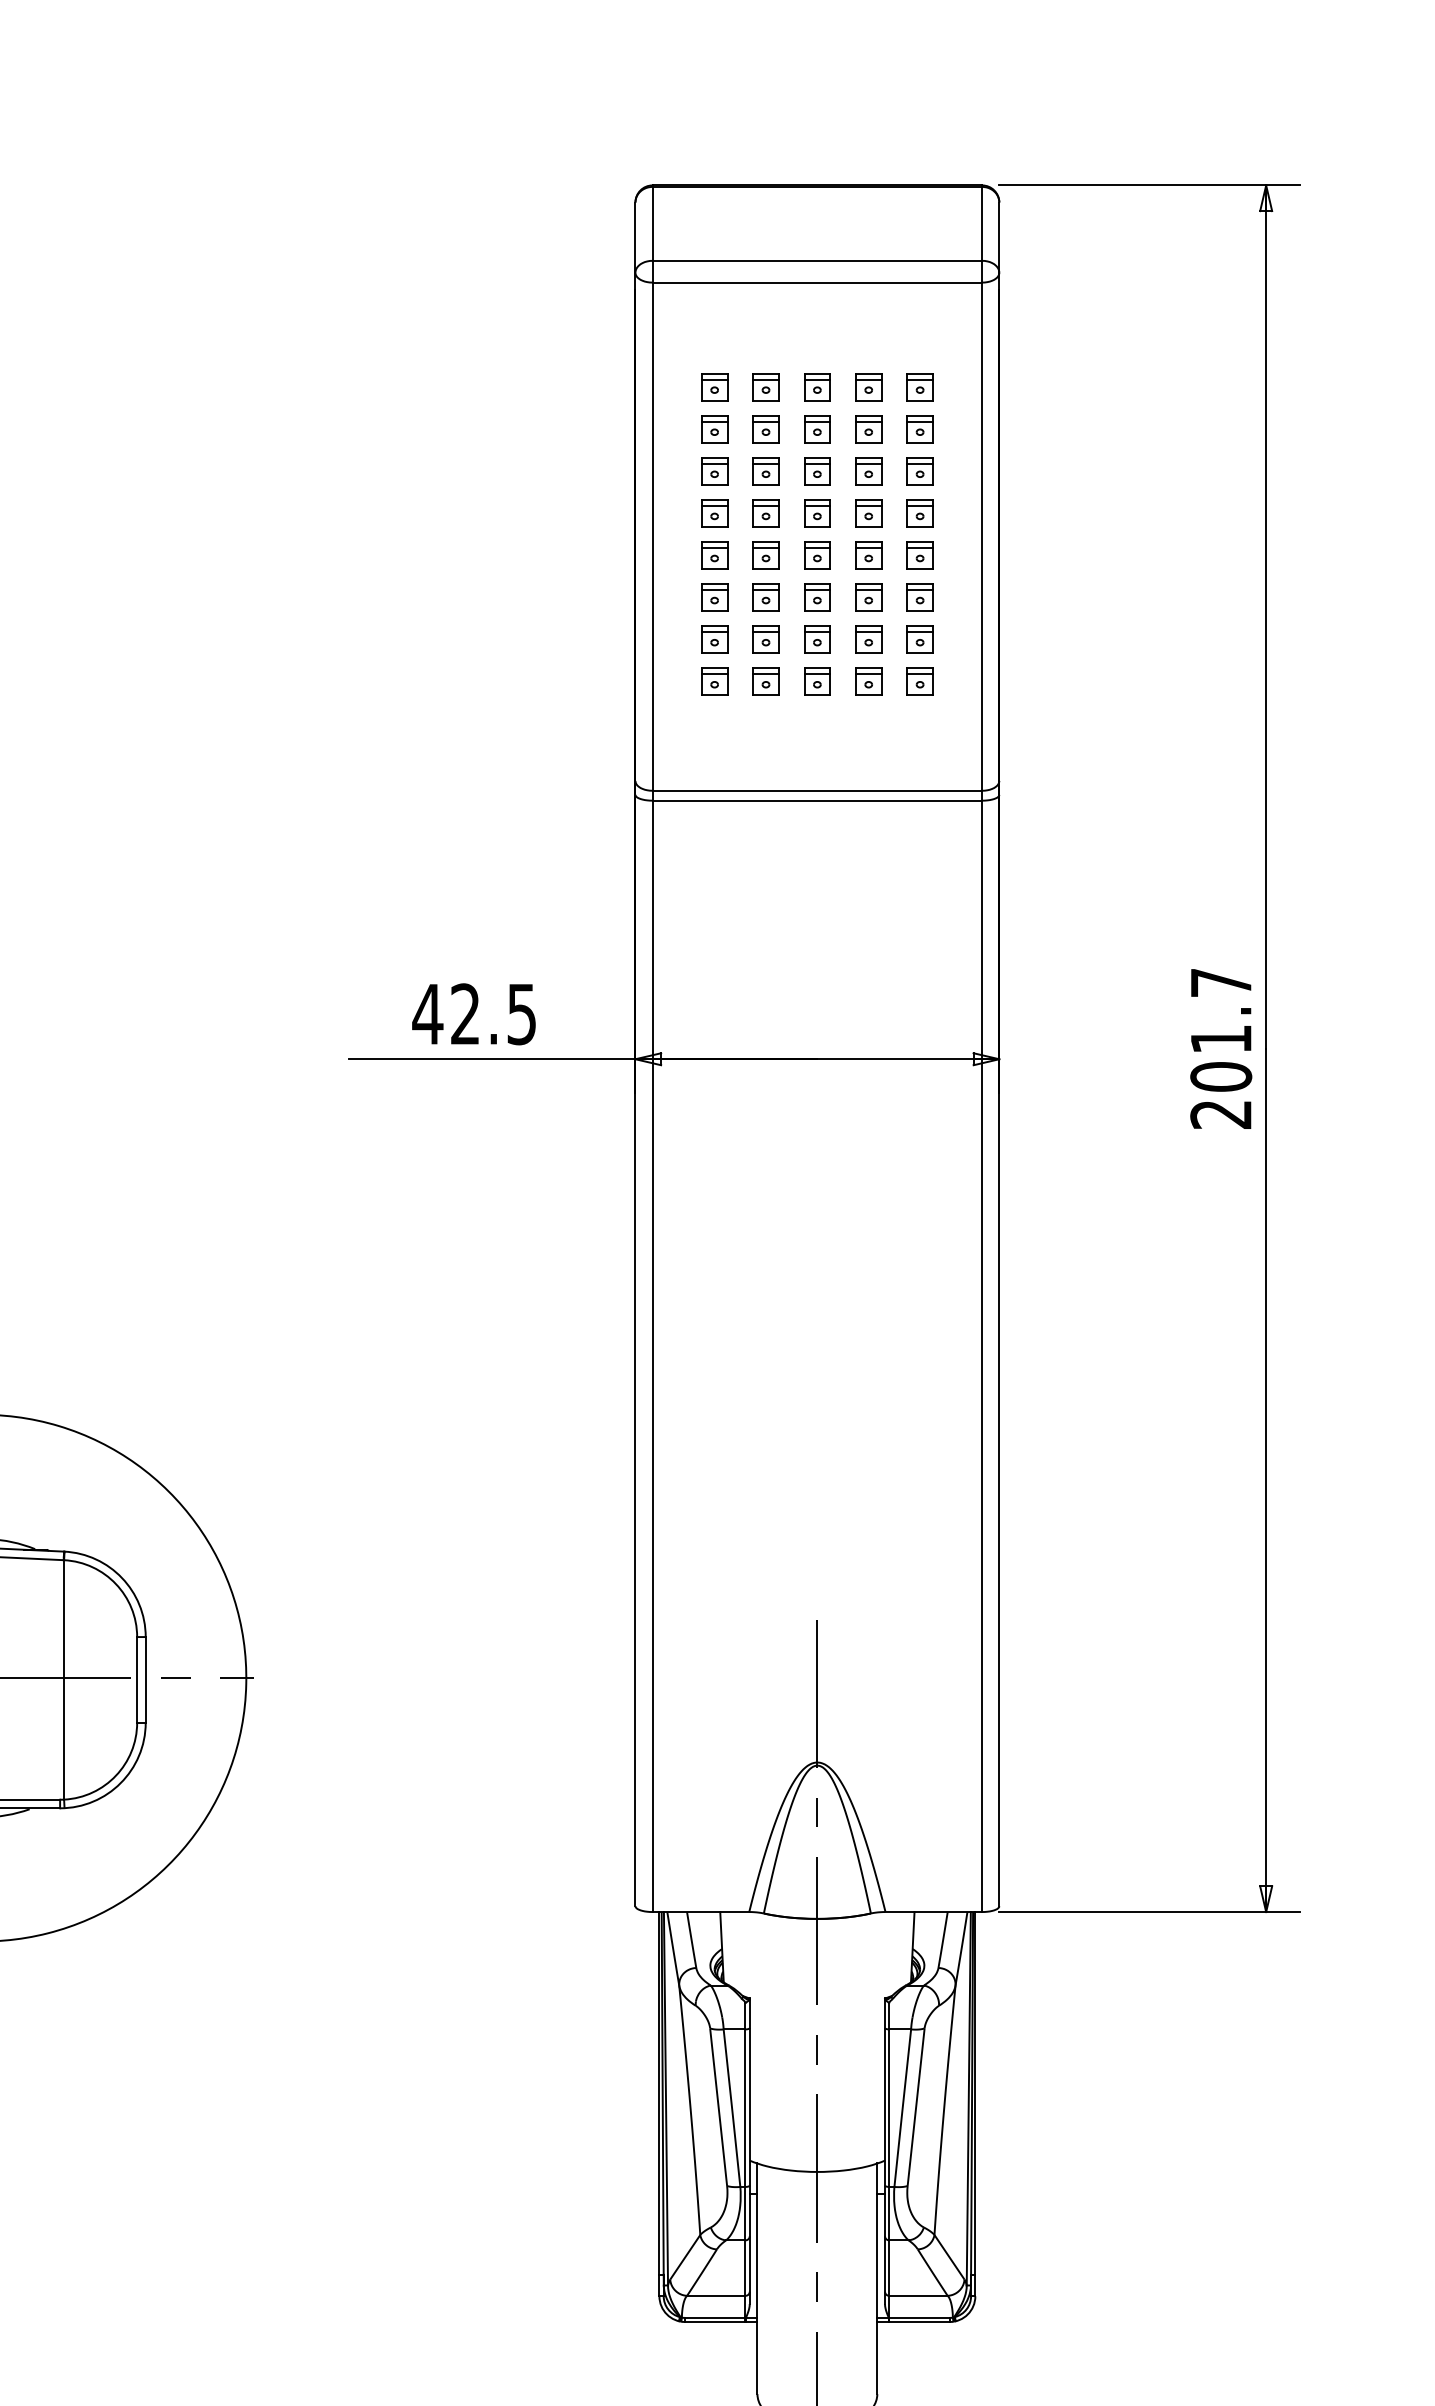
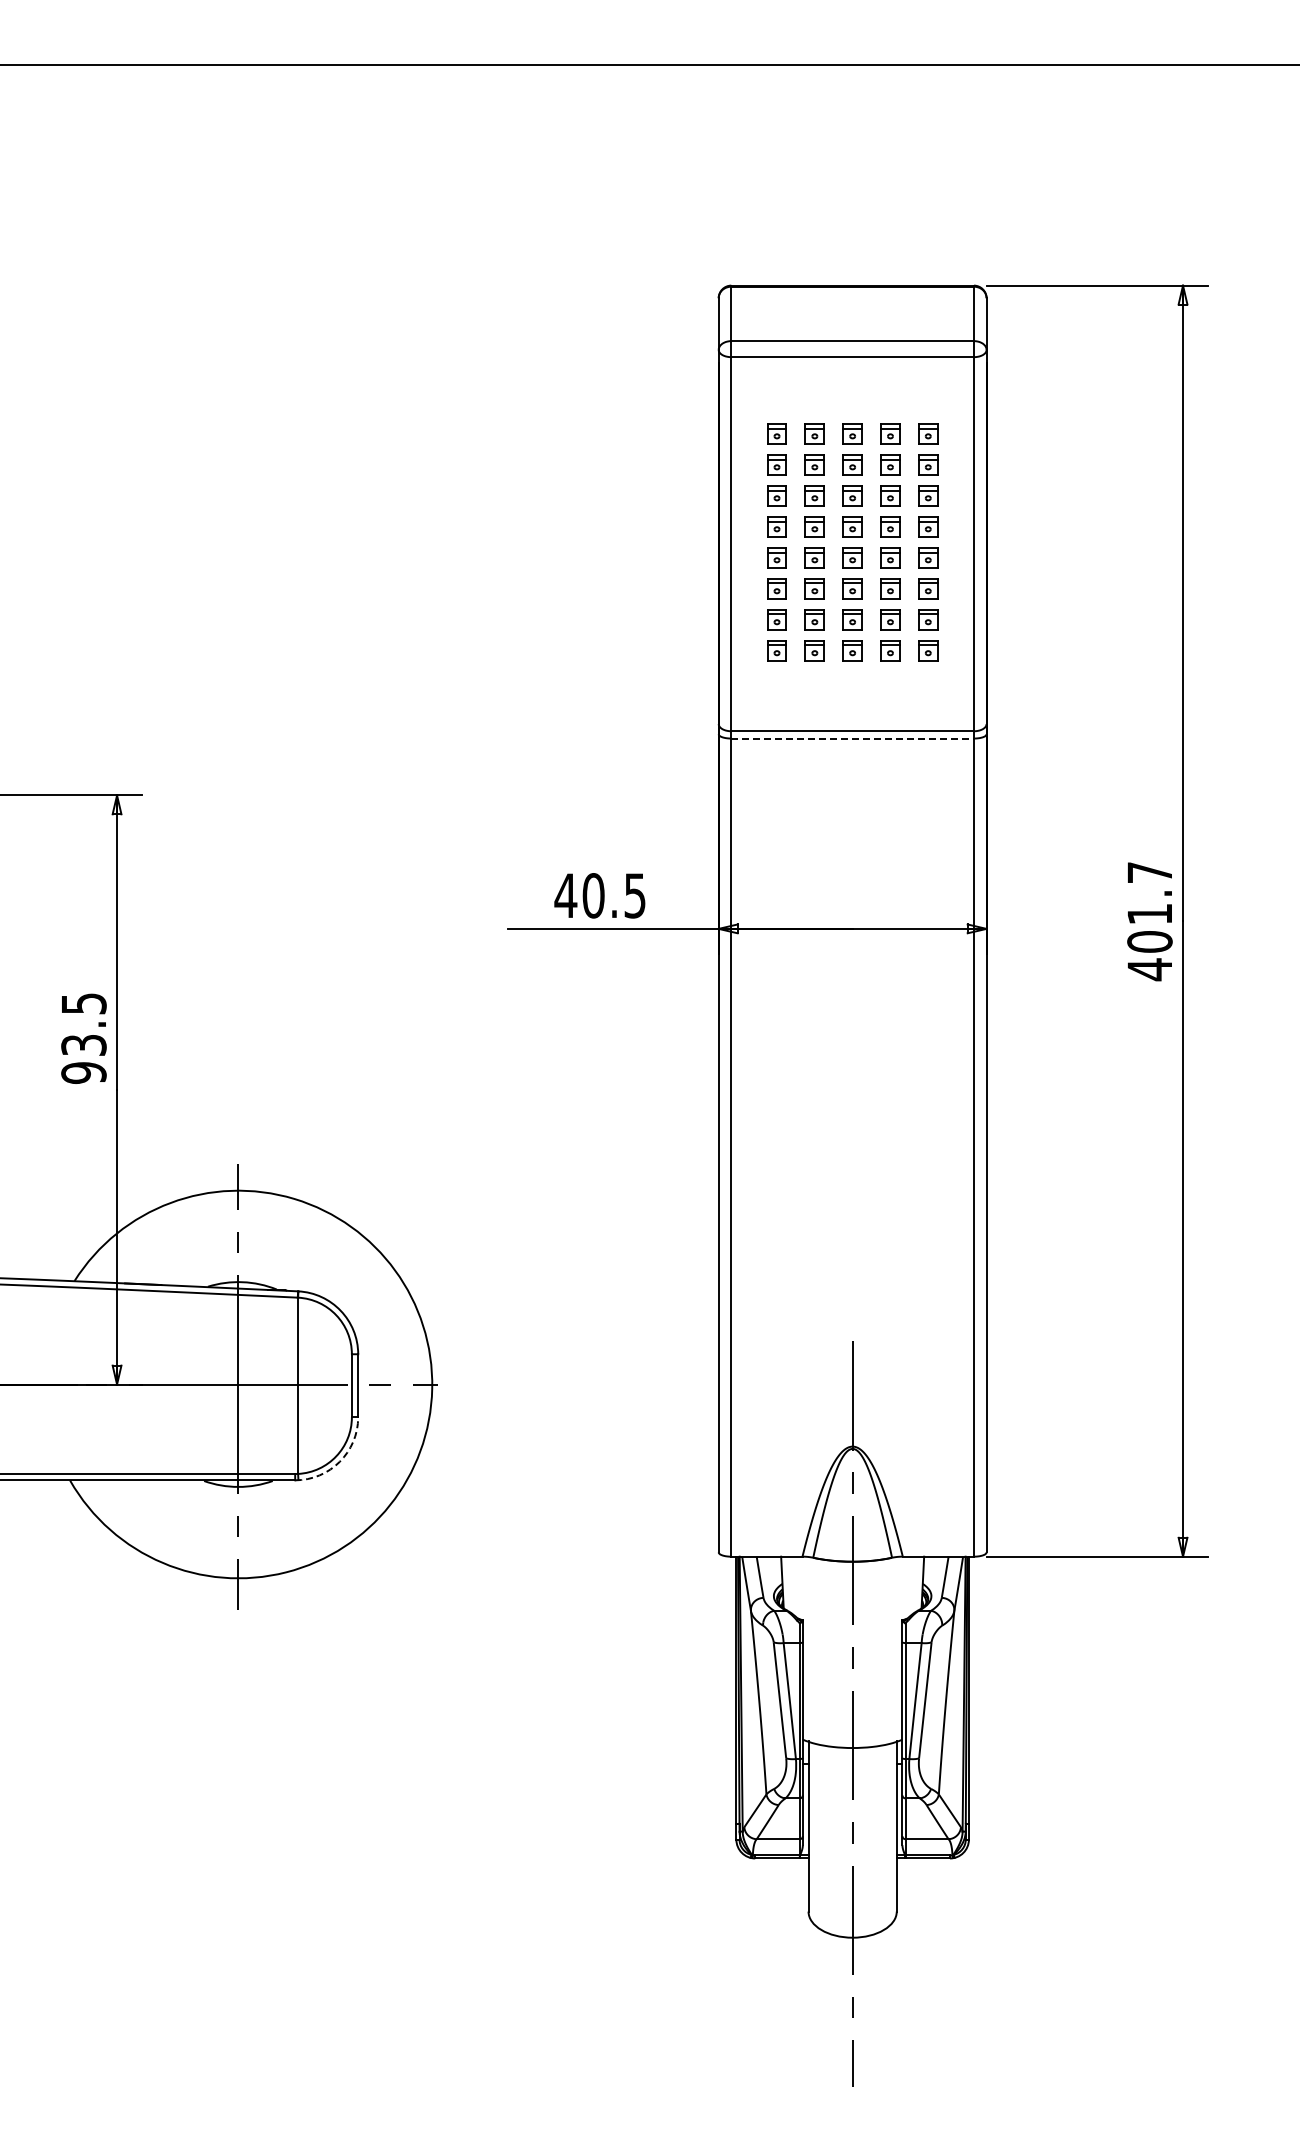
line: (818, 800) -> (853, 738), solid -> dashed
text: (465, 1013) -> (593, 895), 42.5 -> 40.5
text: (1220, 1114) -> (1149, 969), 201.7 -> 401.7
arc: (120, 1782) -> (339, 1461), solid -> dashed

